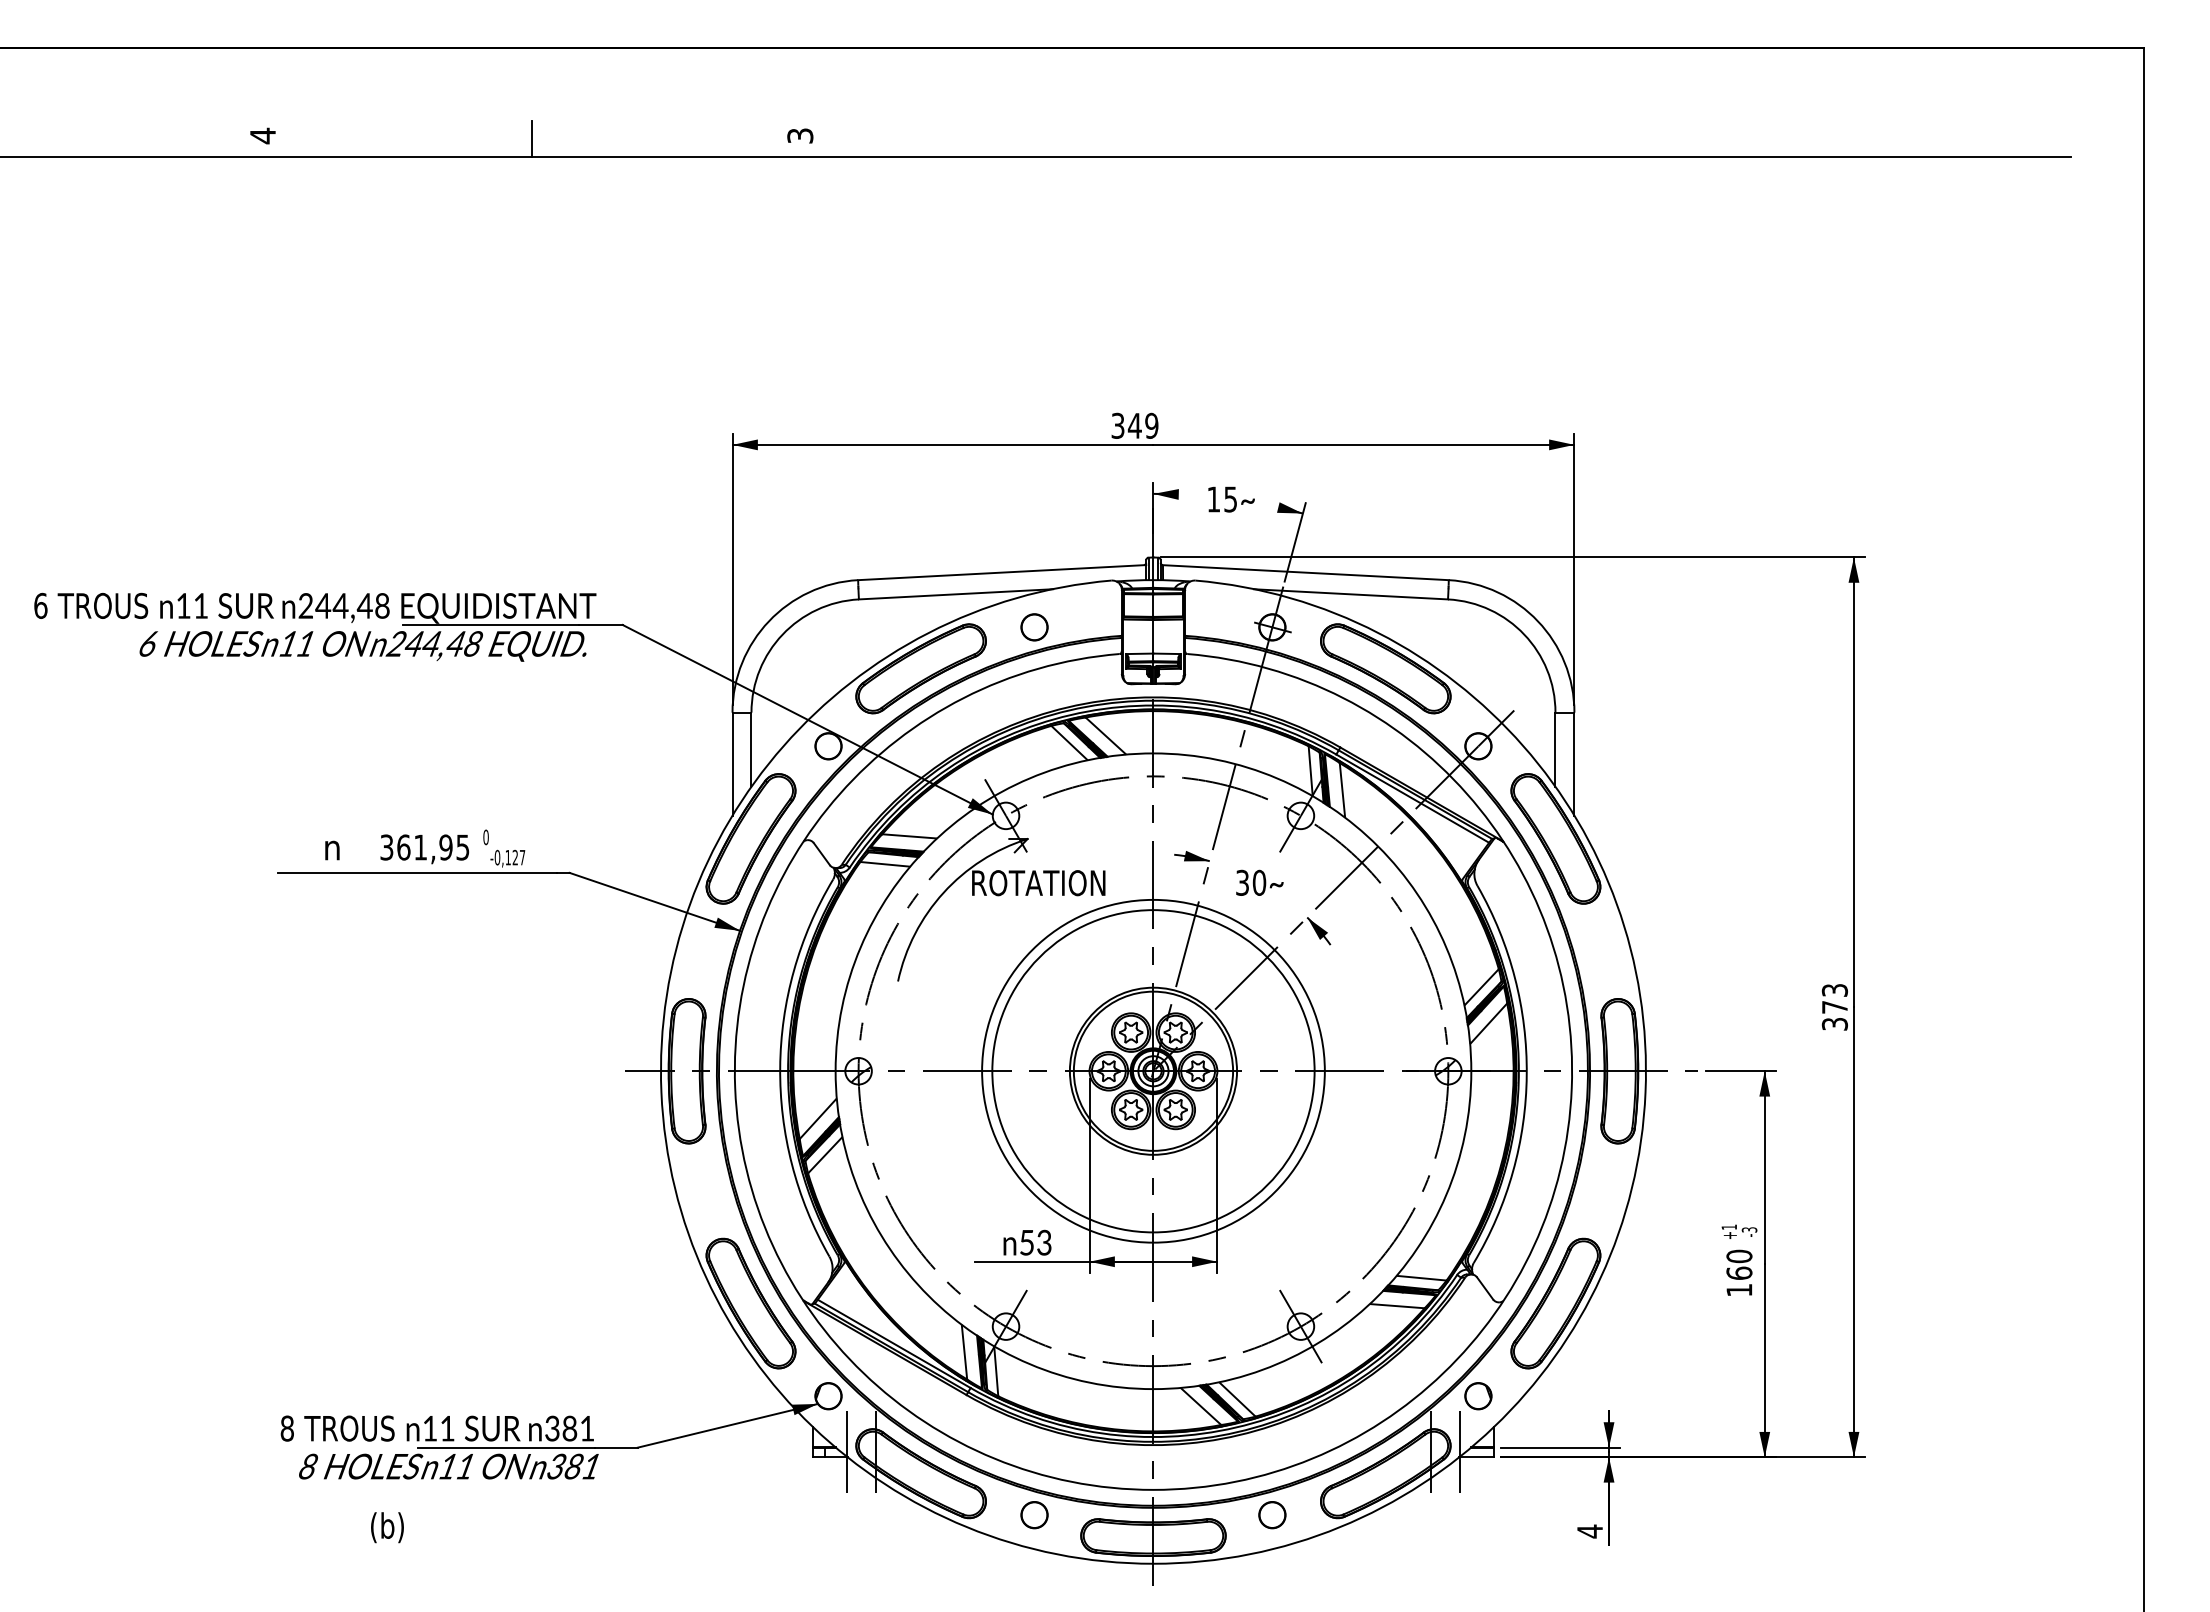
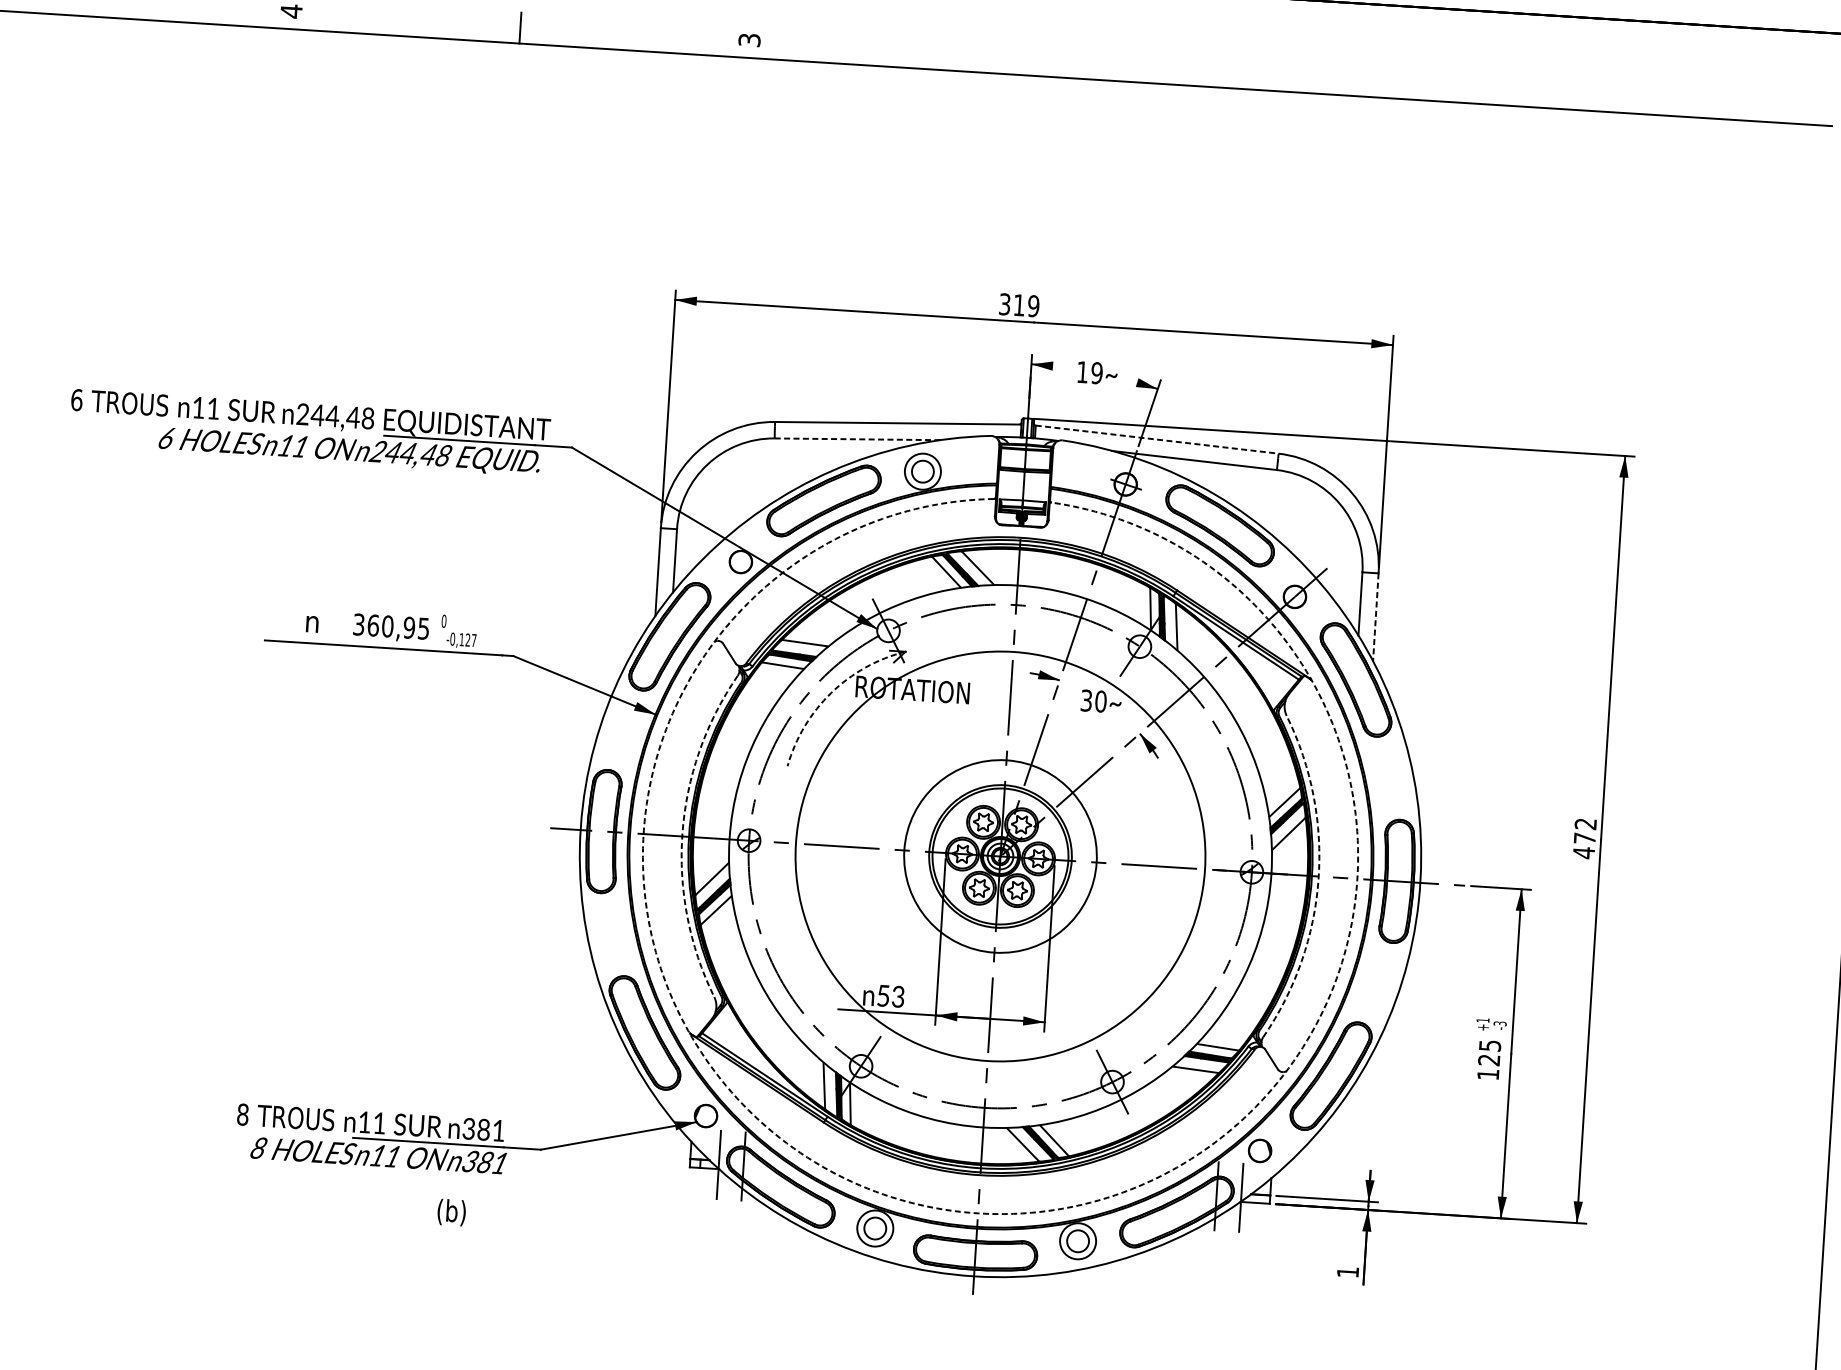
text: (1134, 425) -> (1018, 304), 349 -> 319
text: (1230, 499) -> (1096, 373), 15 -> 19
line: (1306, 572) -> (1157, 439), solid -> dashed
line: (956, 594) -> (858, 439), solid -> dashed
circle: (1034, 627) -> (922, 471), size x1.6
line: (1574, 764) -> (1375, 617), solid -> dashed
text: (420, 847) -> (387, 626), 361,95 -> 360,95
arc: (943, 892) -> (831, 692), solid -> dashed
text: (1834, 1007) -> (1584, 838), 373 -> 472
arc: (780, 1067) -> (682, 833), solid -> dashed
circle: (1153, 1070) -> (1000, 855), size x1.4
circle: (1153, 1071) -> (1000, 856), size x0.7
arc: (1526, 1075) -> (1318, 880), solid -> dashed
text: (1739, 1264) -> (1489, 1052), 160 -> 125
arc: (1153, 1489) -> (978, 1213), solid -> dashed
circle: (1034, 1514) -> (875, 1227), size x1.6
circle: (1272, 1514) -> (1078, 1240), size x1.6
text: (387, 1527) -> (451, 1212), moved
text: (1589, 1531) -> (1347, 1272), 4 -> 1

